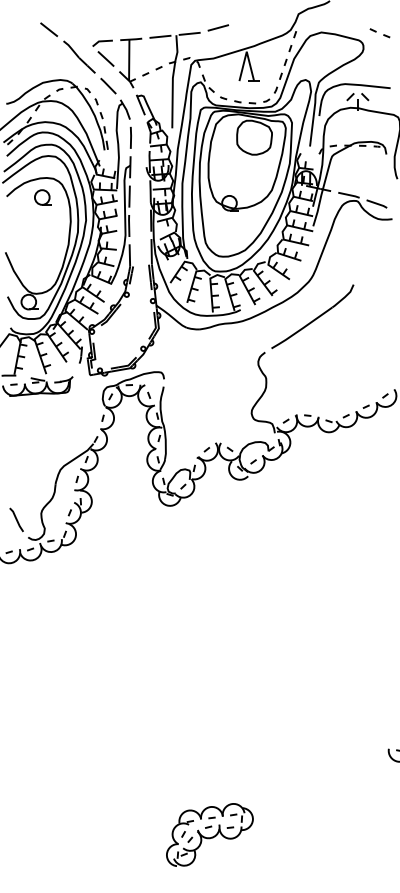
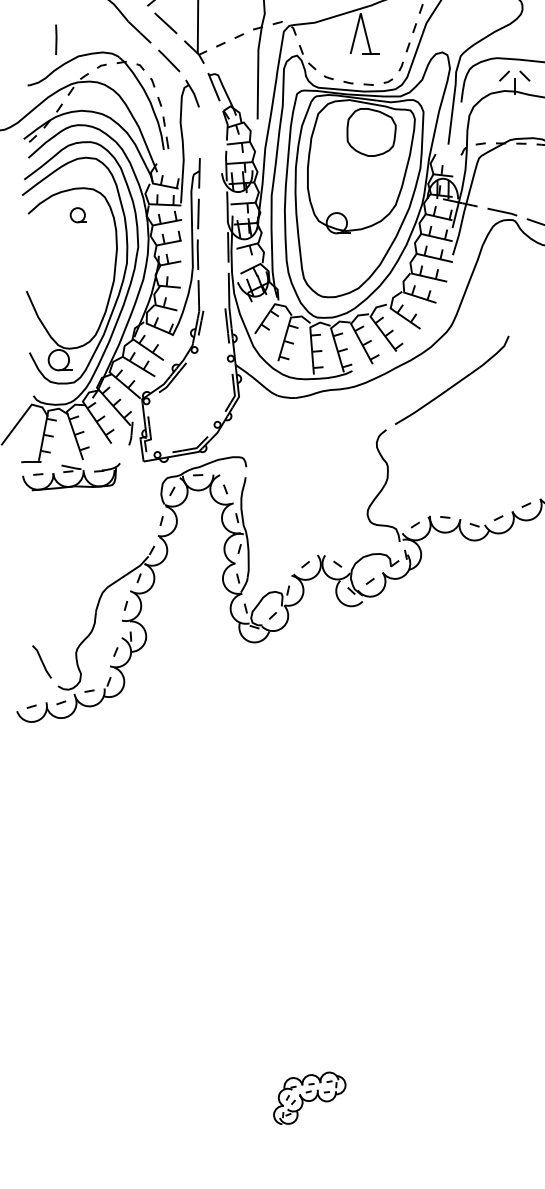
line: (130, 137) -> (55, 39), moved
part: (42, 197) -> (77, 215), size x0.7
part: (209, 834) -> (309, 1097), size x0.6

